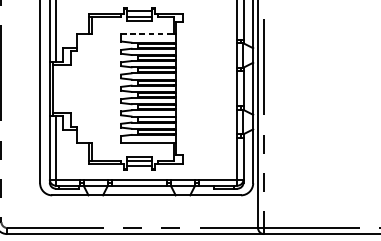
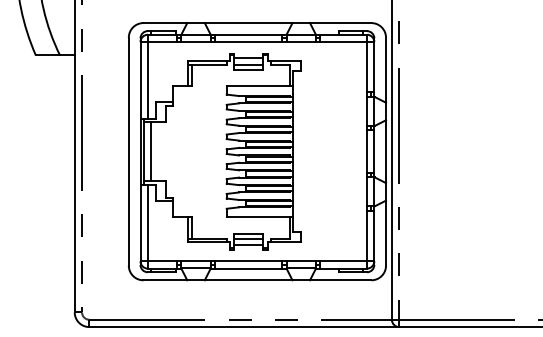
line: (147, 33) -> (258, 85), dashed -> solid
line: (58, 88) -> (151, 151), added

